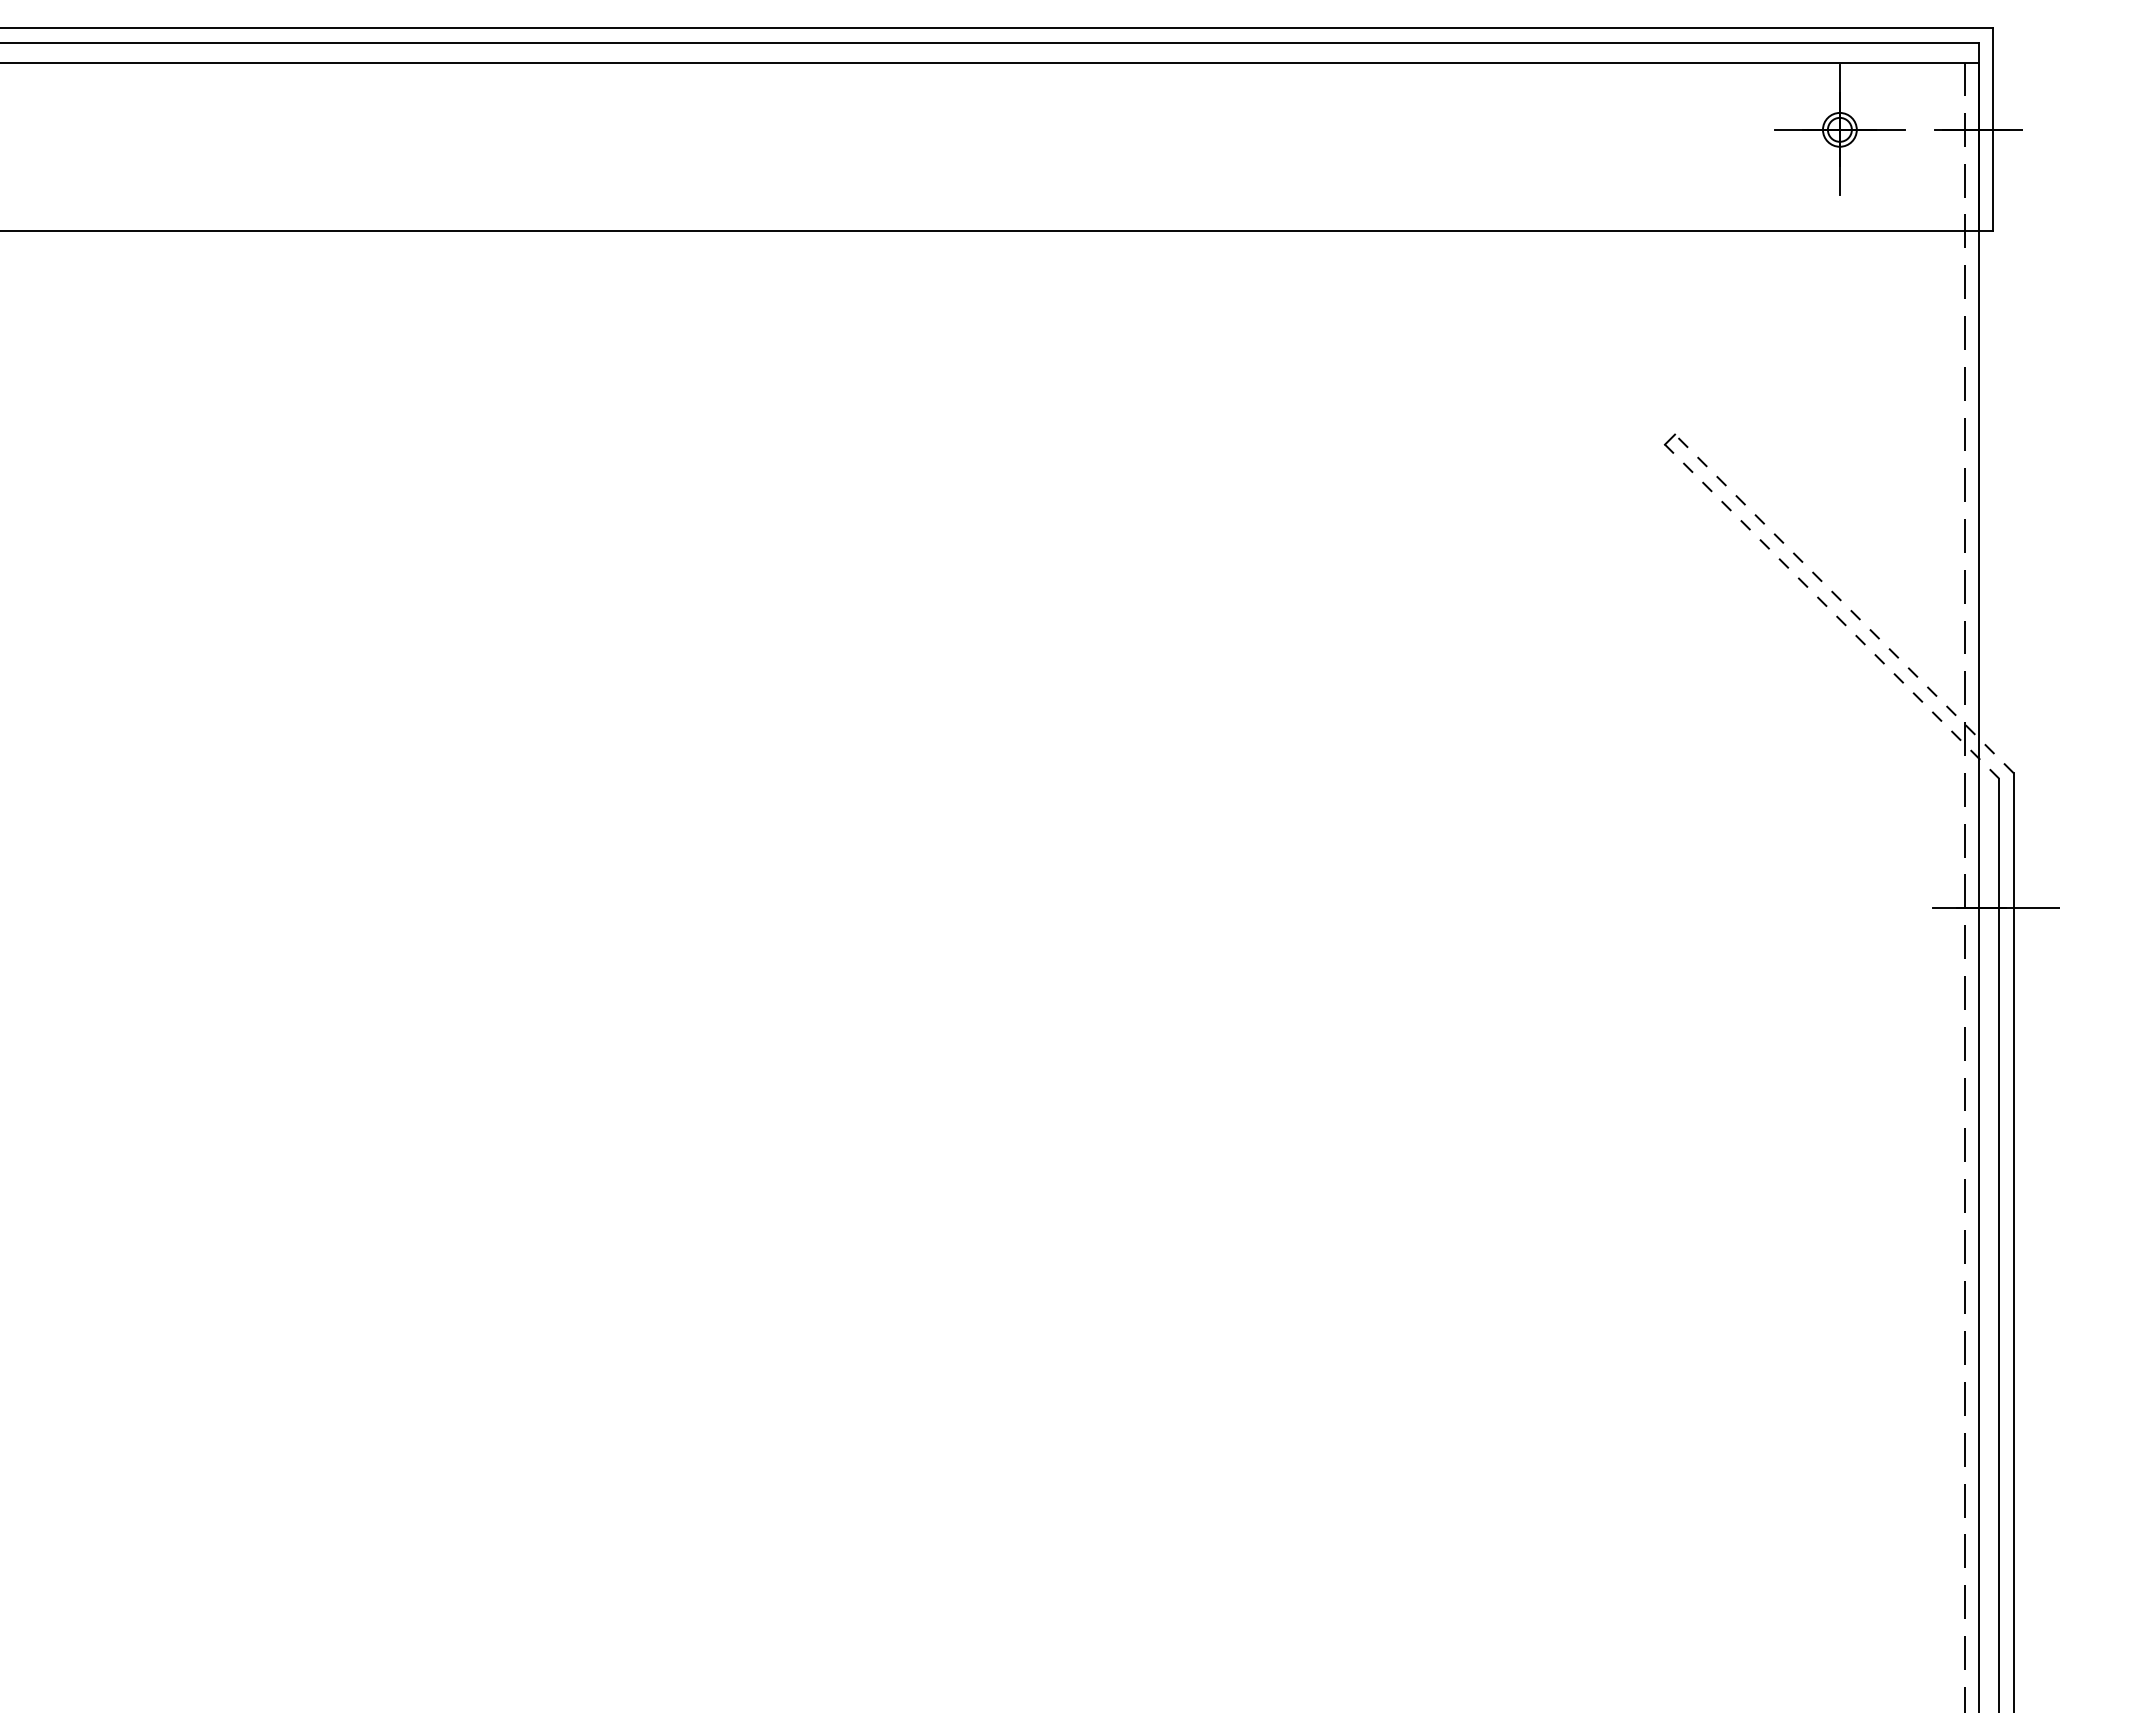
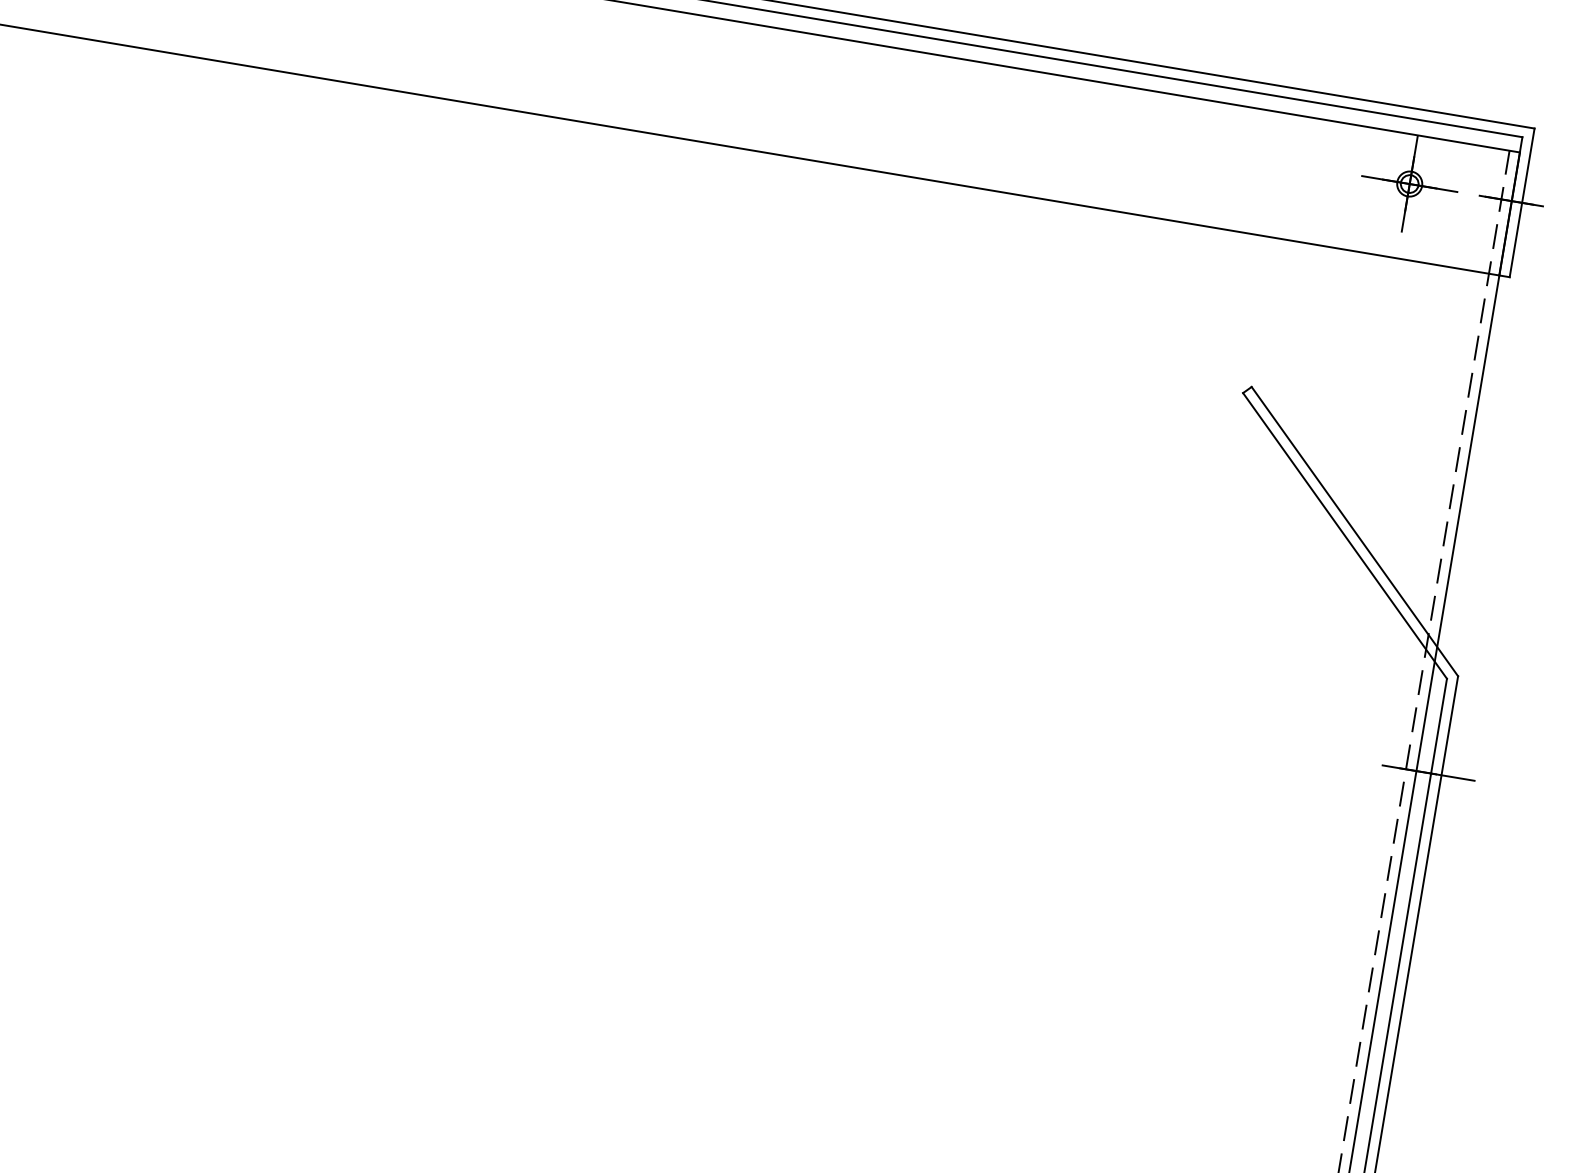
line: (1843, 603) -> (1354, 531), dashed -> solid
line: (1831, 611) -> (1344, 535), dashed -> solid

